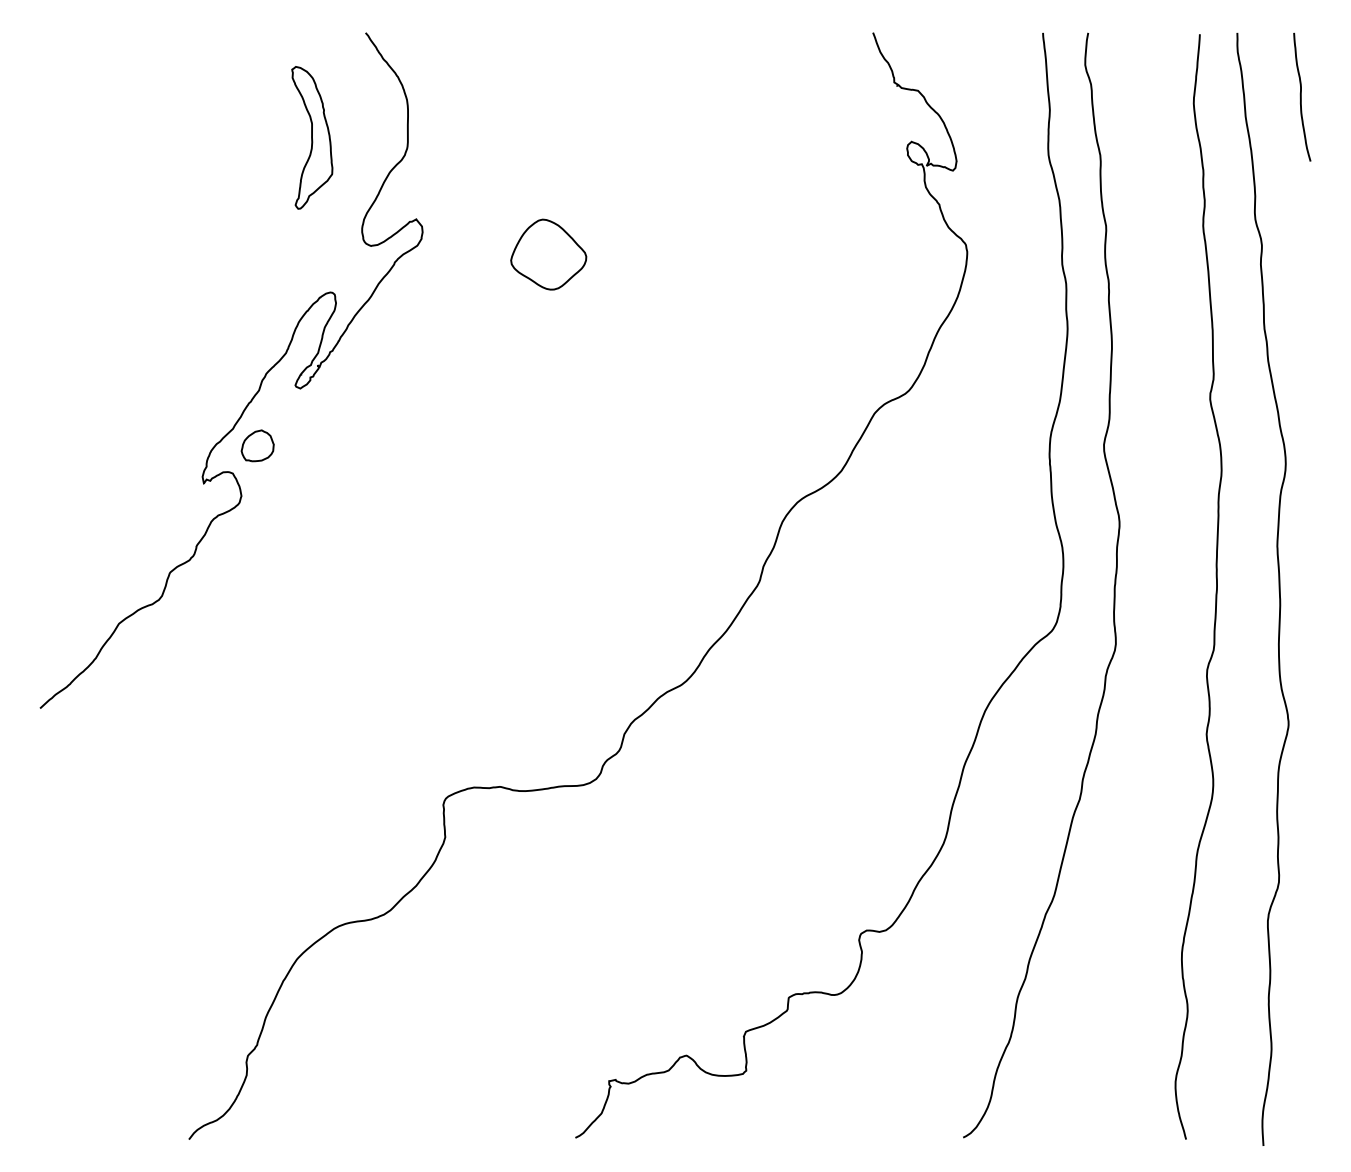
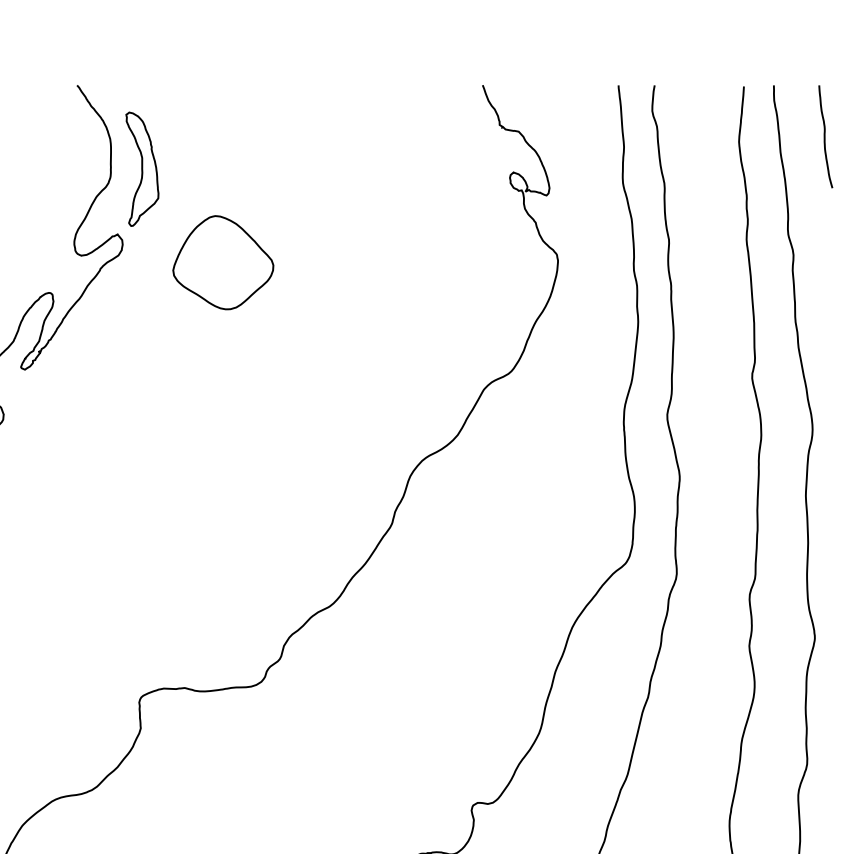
part: (312, 137) -> (142, 169), moved
part: (548, 254) -> (223, 262), size x1.67

